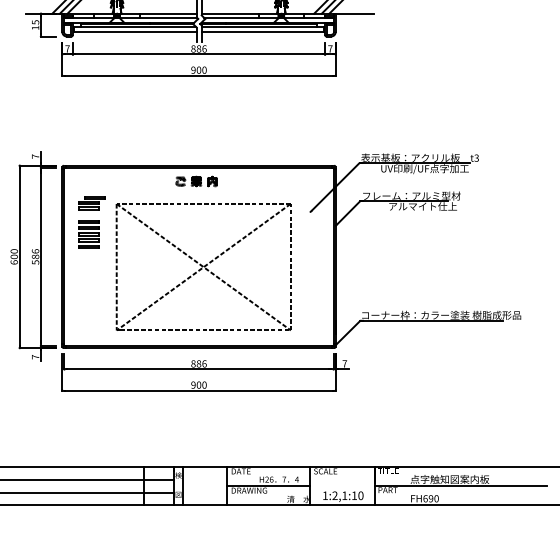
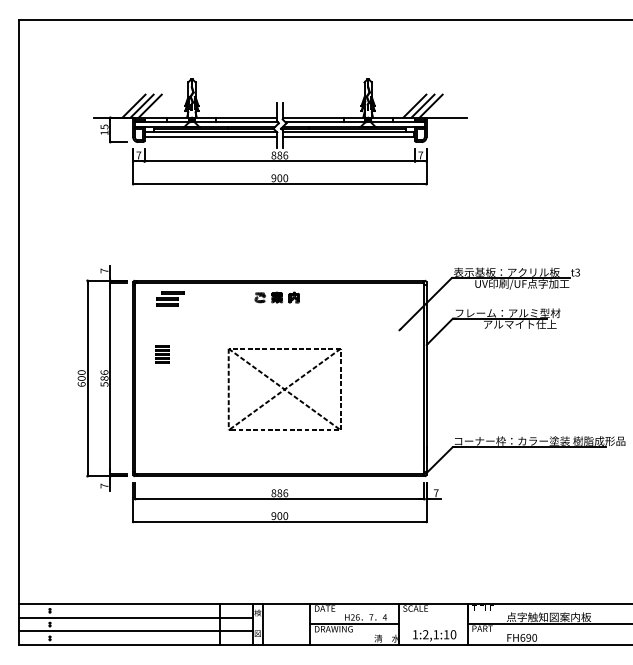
part: (92, 202) -> (170, 298), moved
part: (89, 234) -> (162, 354), size x0.6
part: (203, 267) -> (284, 389), size x0.6

